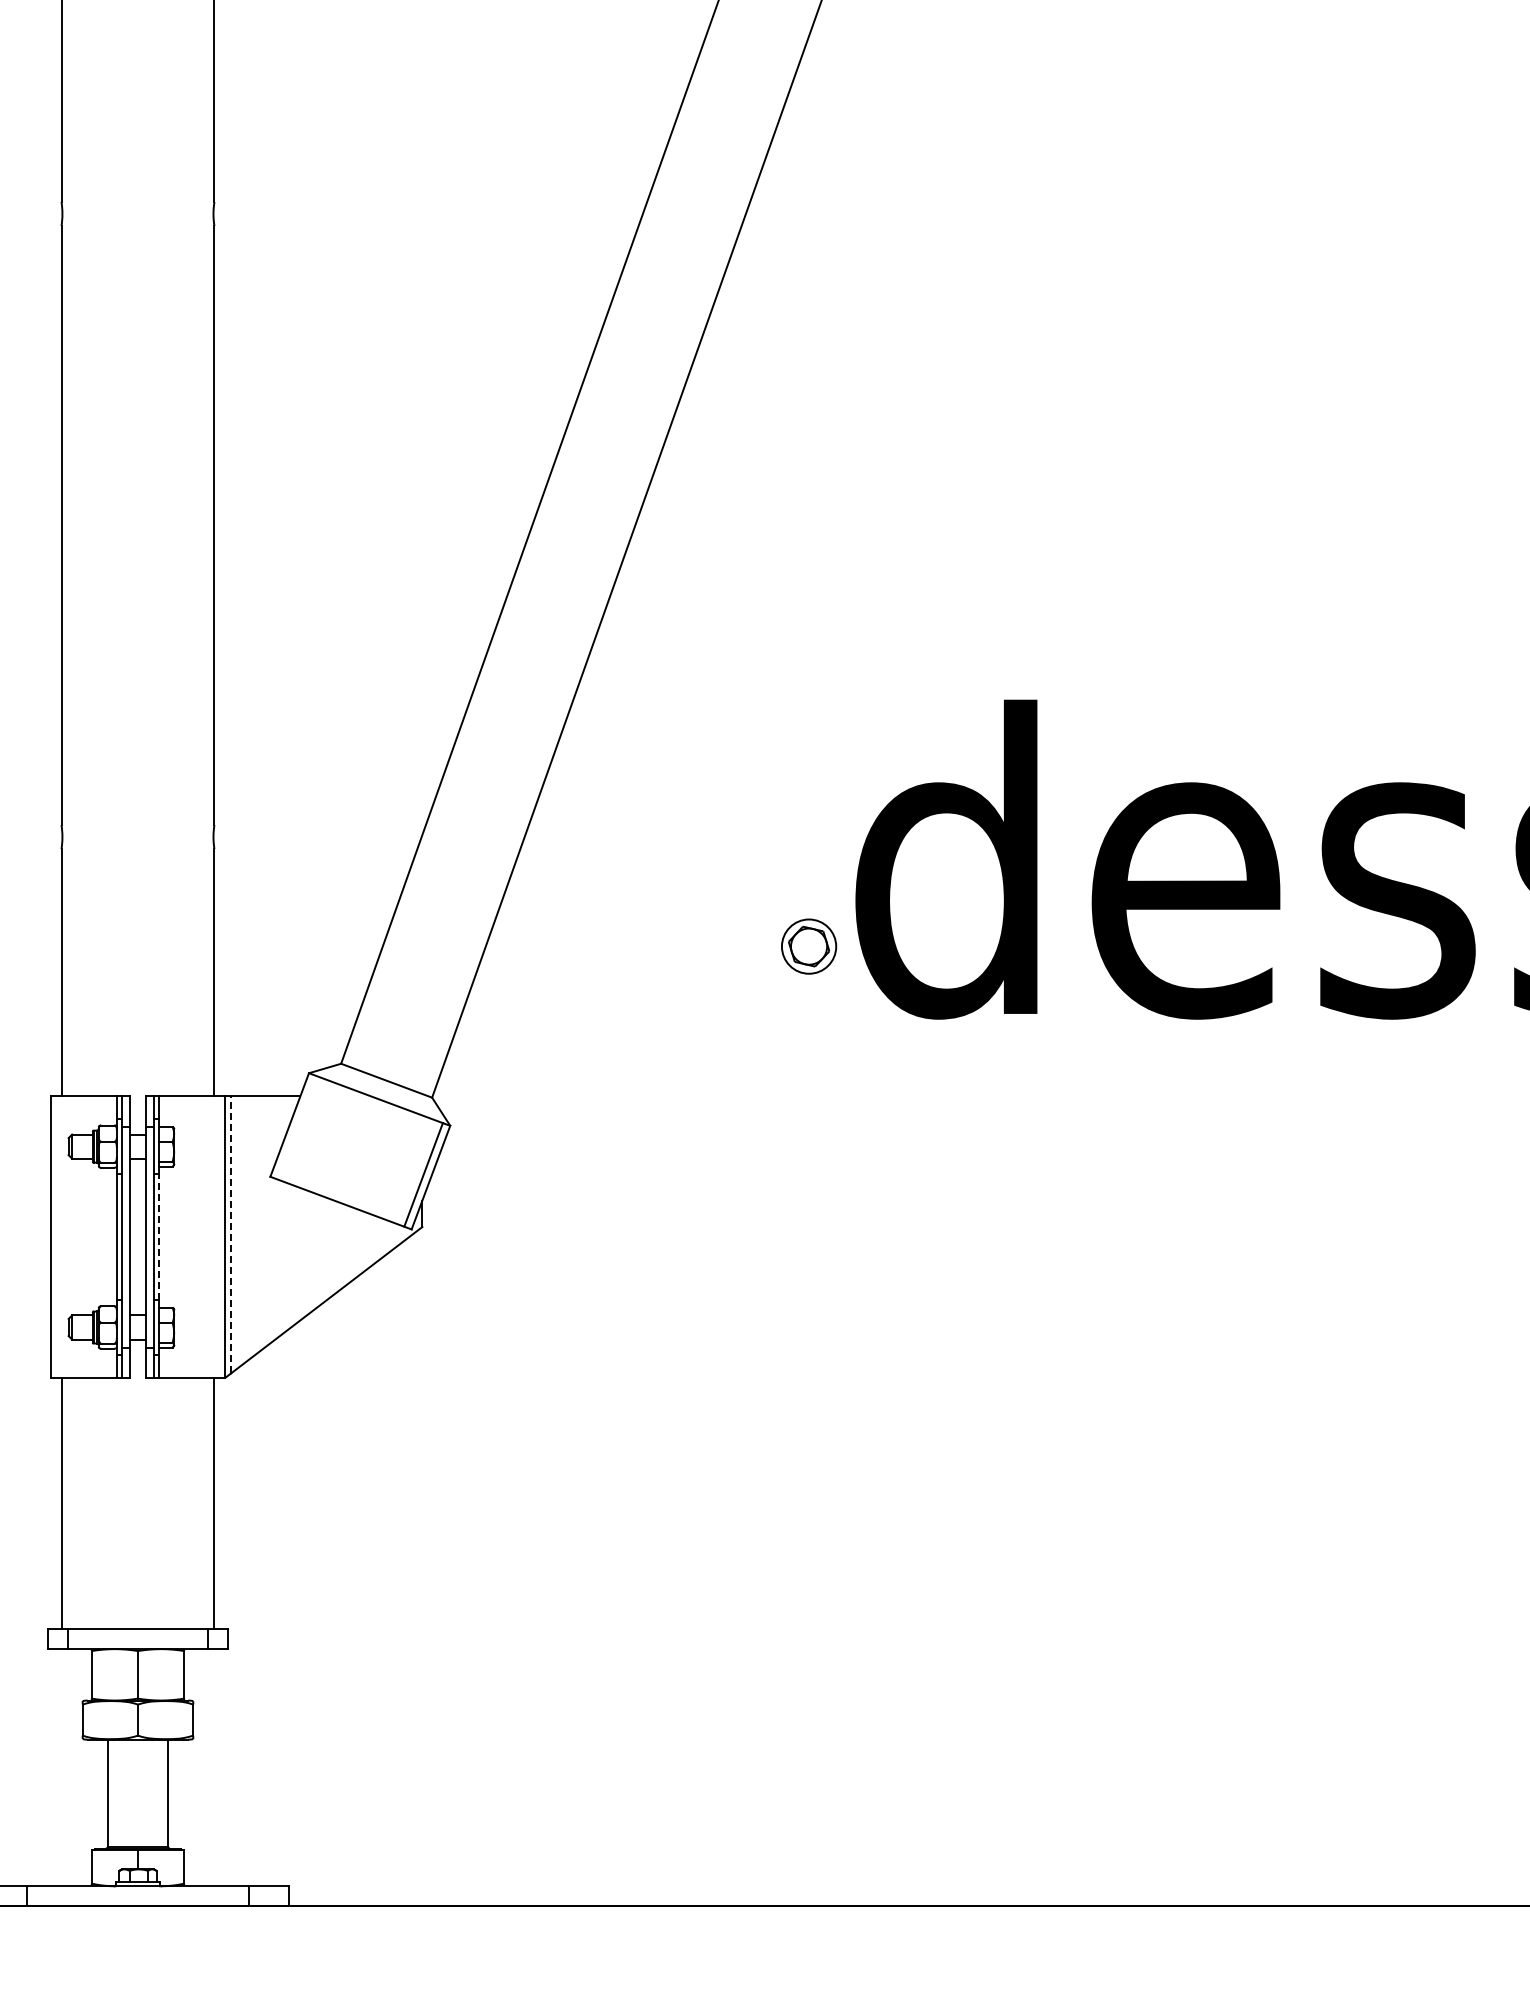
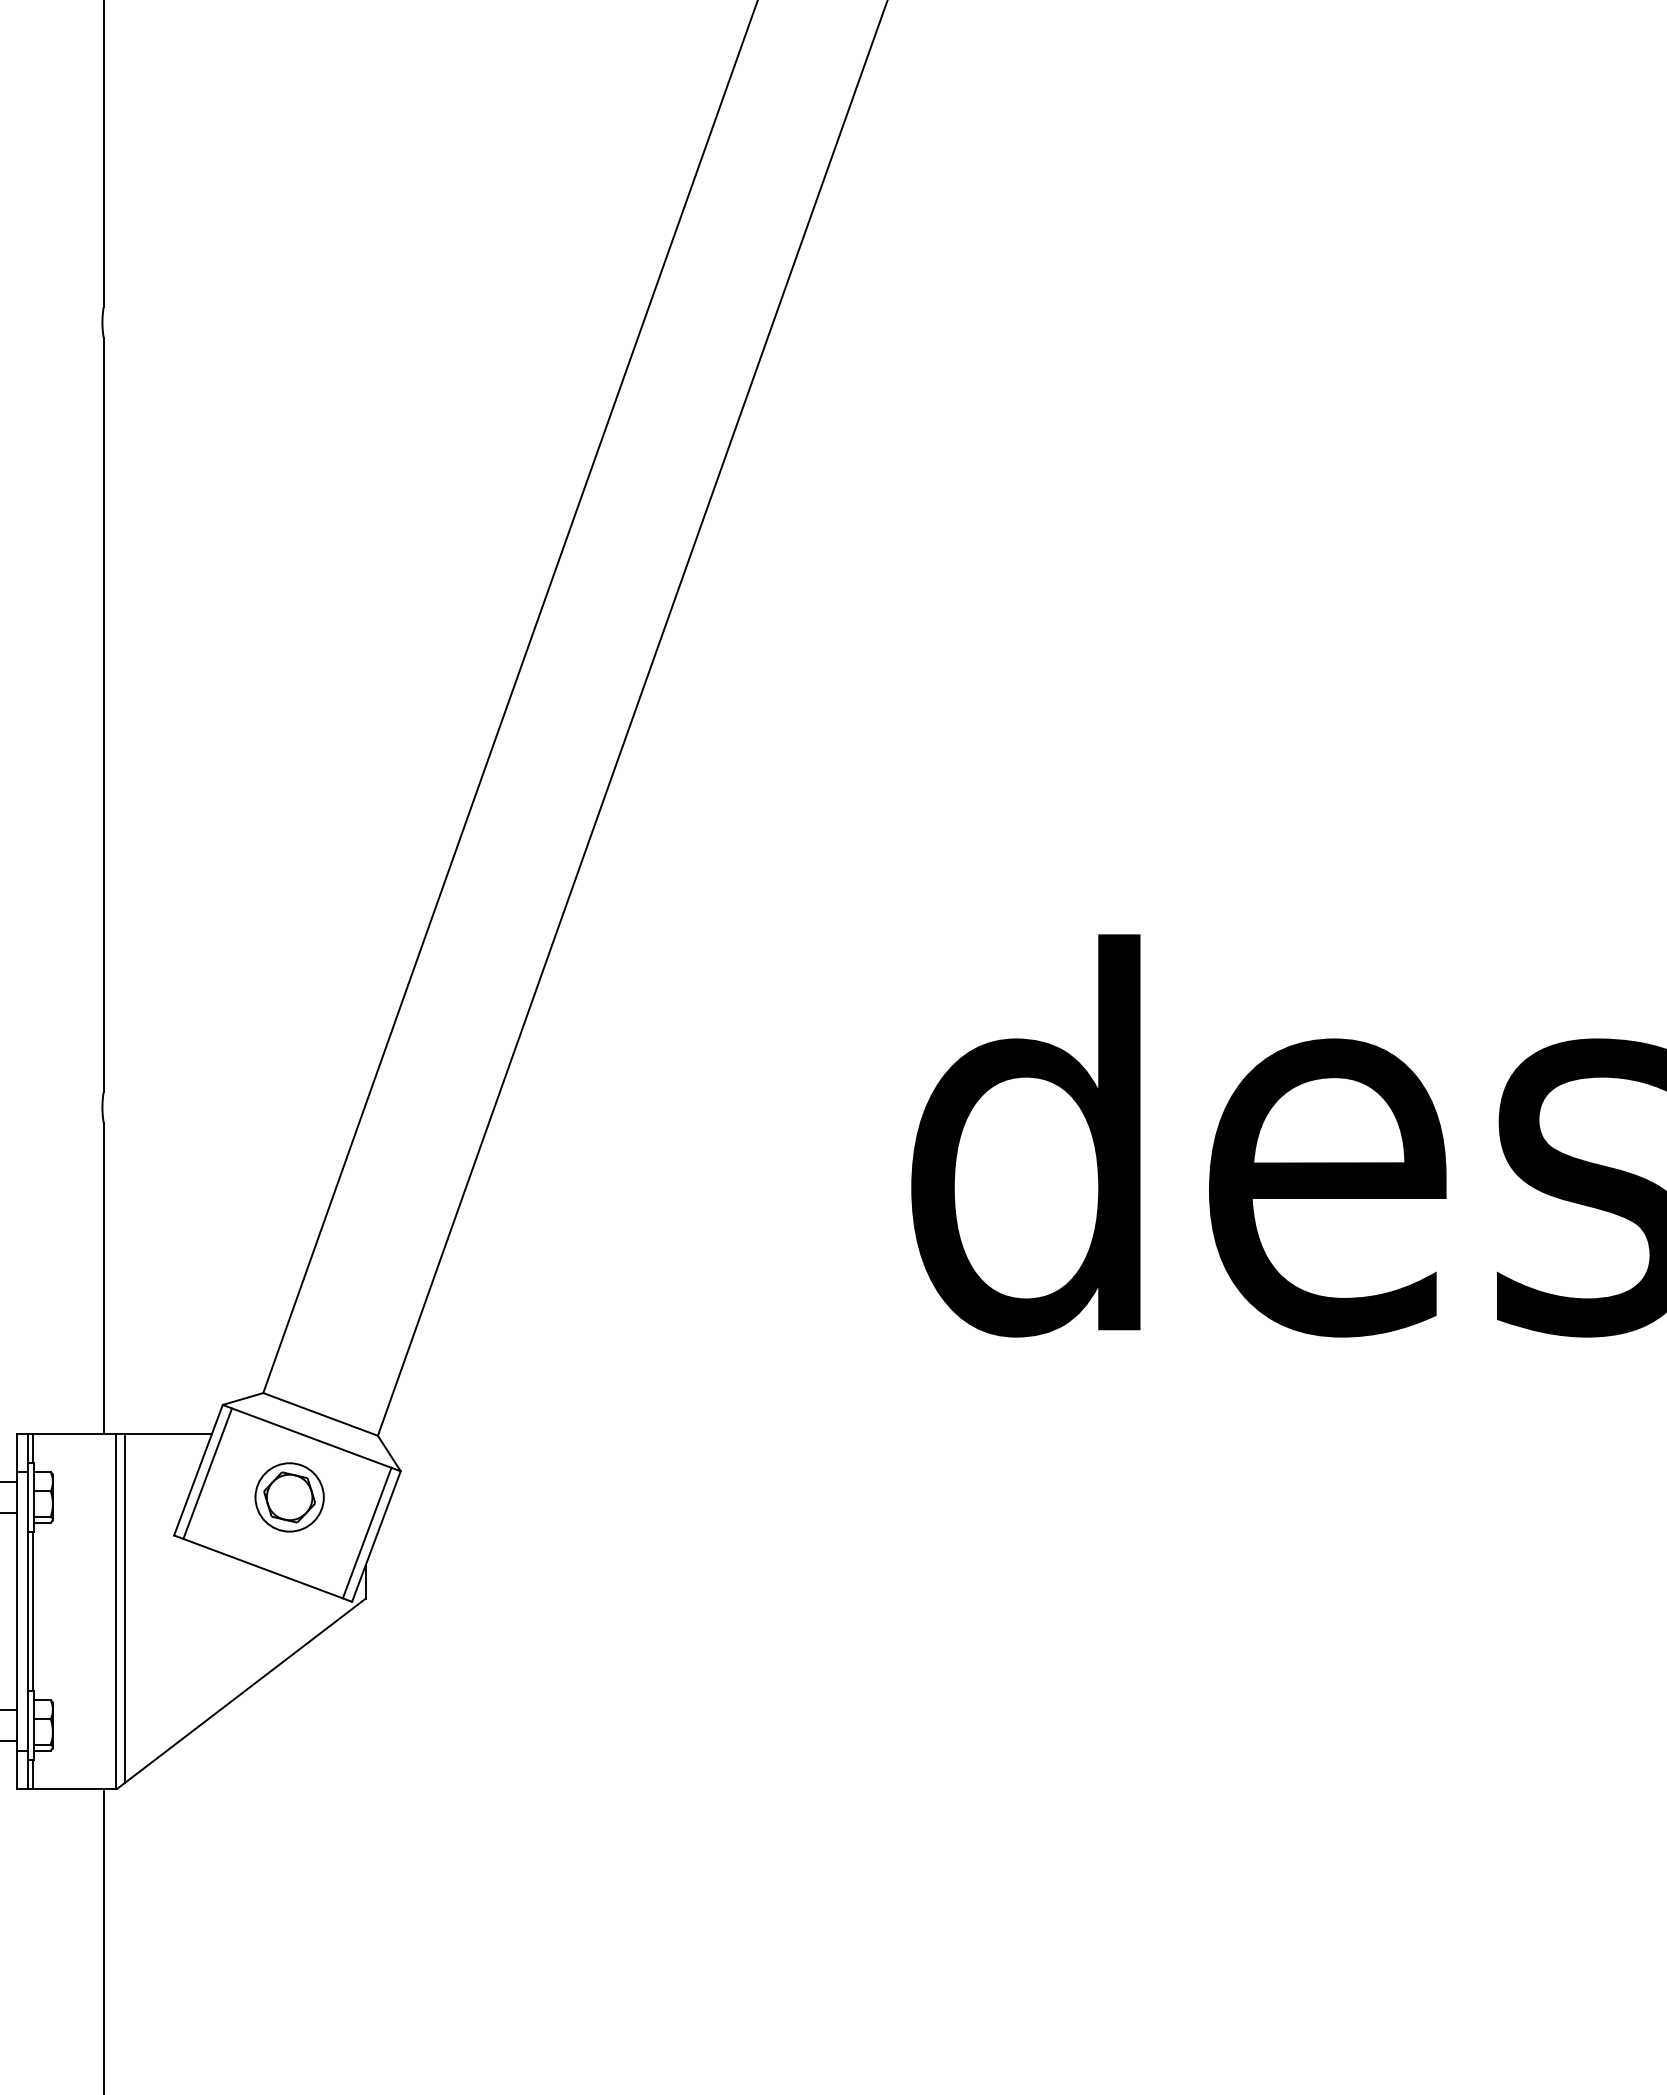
part: (809, 946) -> (290, 1497), moved
line: (296, 1127) -> (207, 1473), added
line: (231, 1234) -> (125, 1608), dashed -> solid
line: (158, 1236) -> (33, 1610), dashed -> solid

